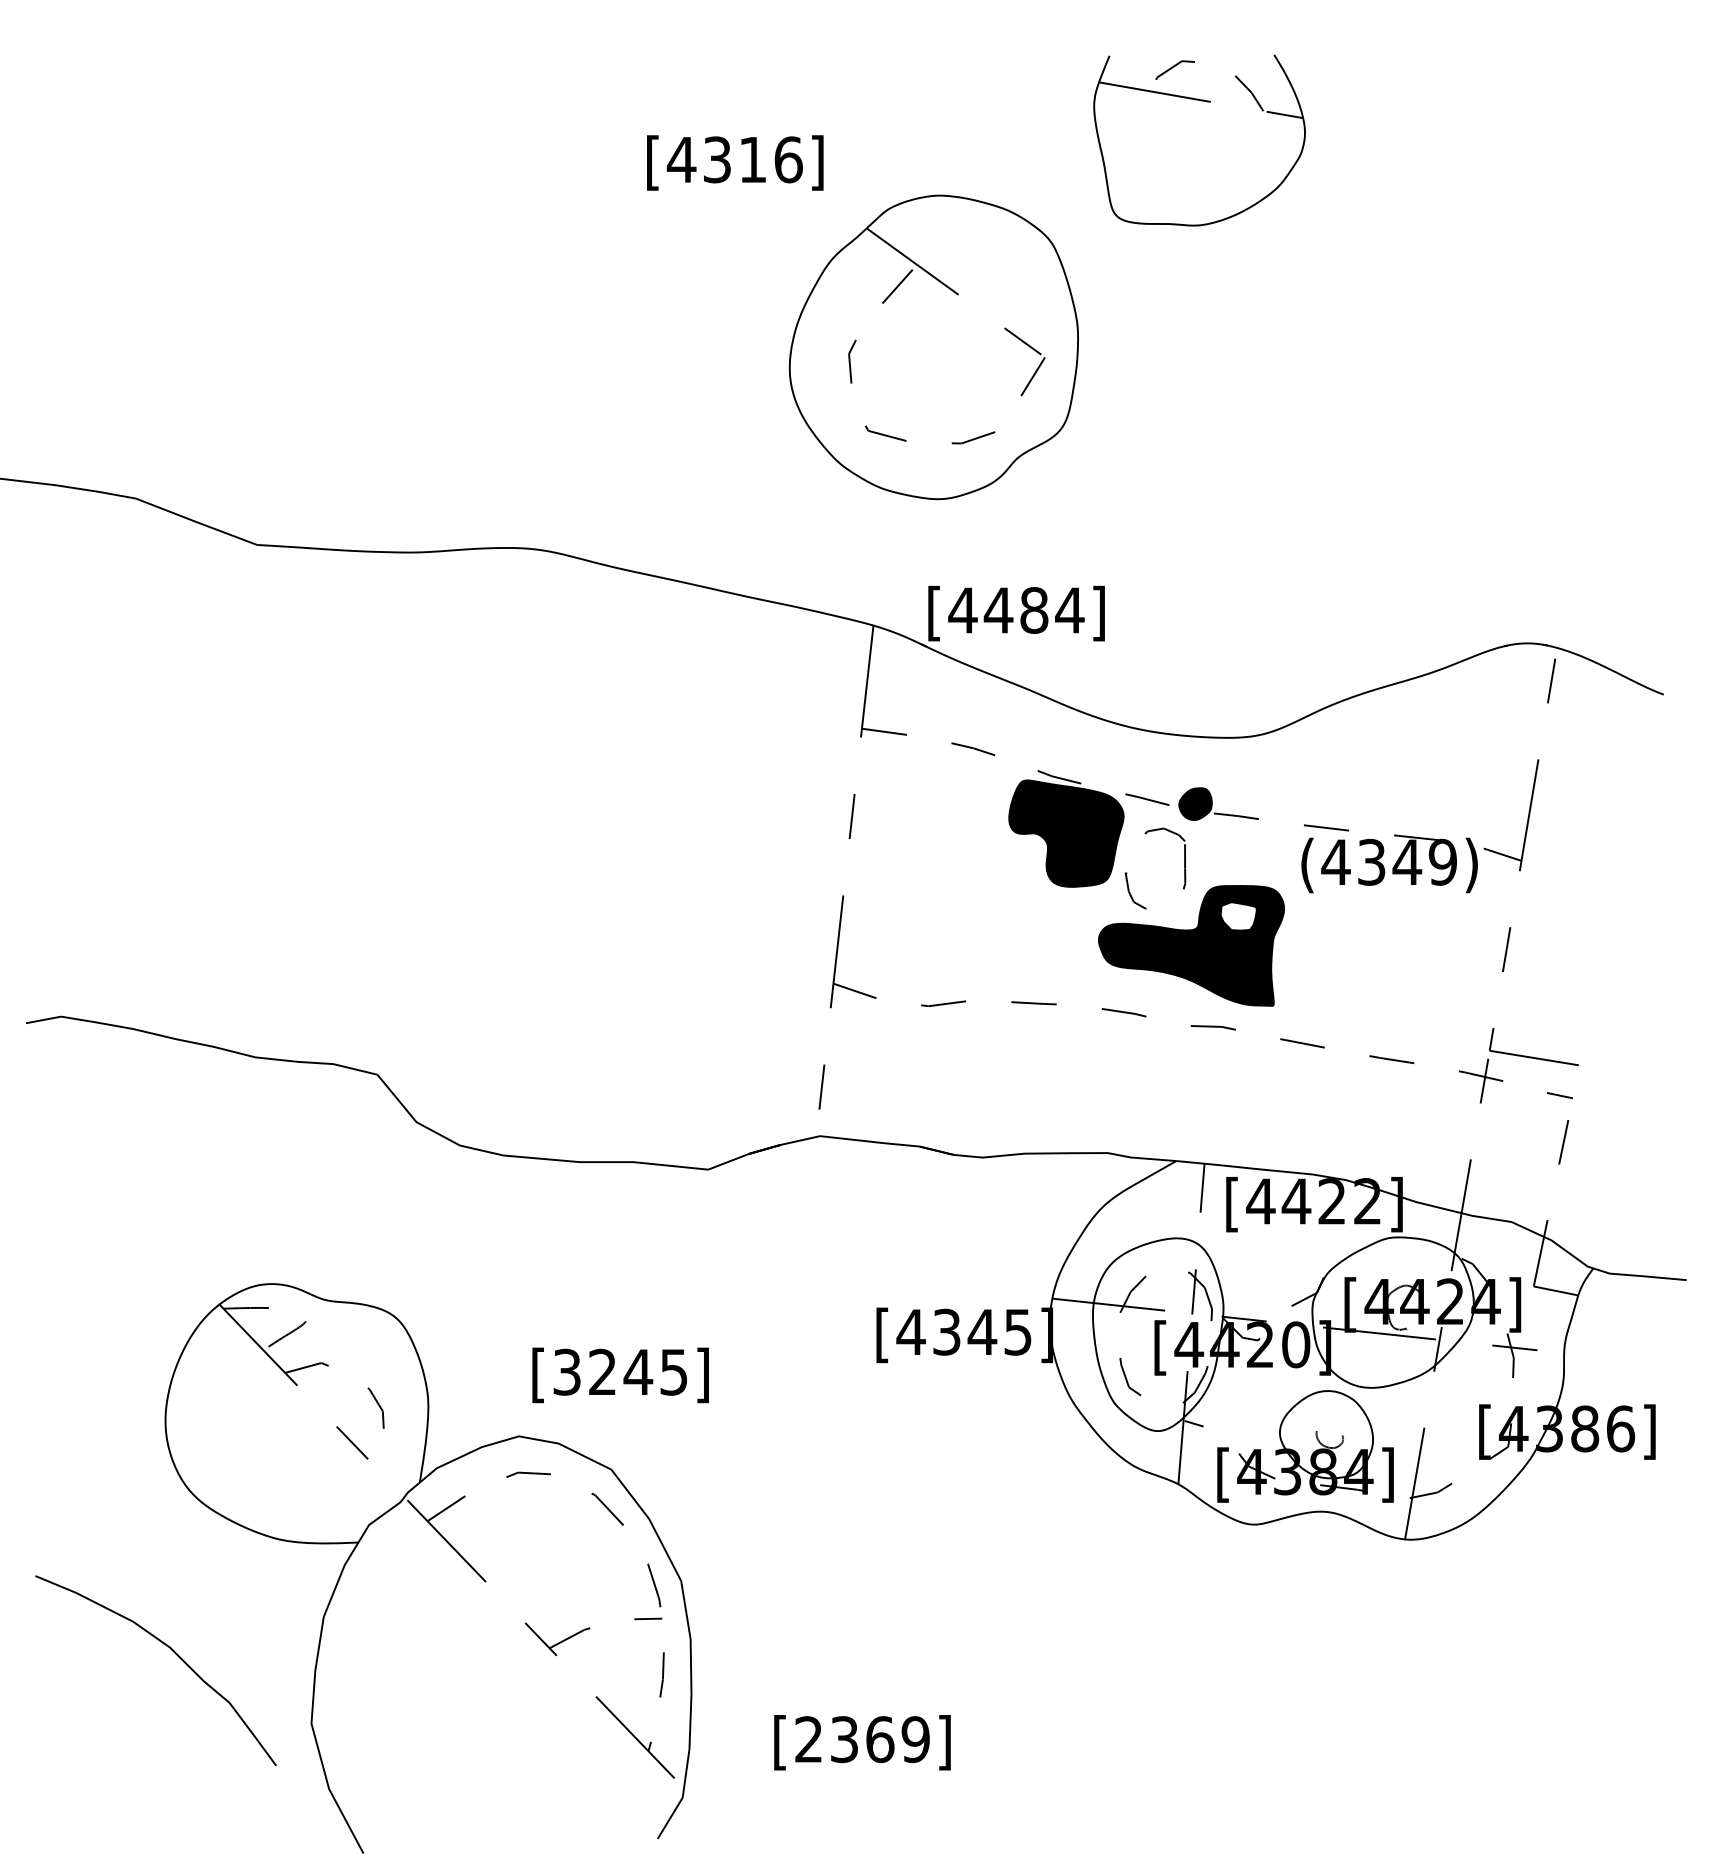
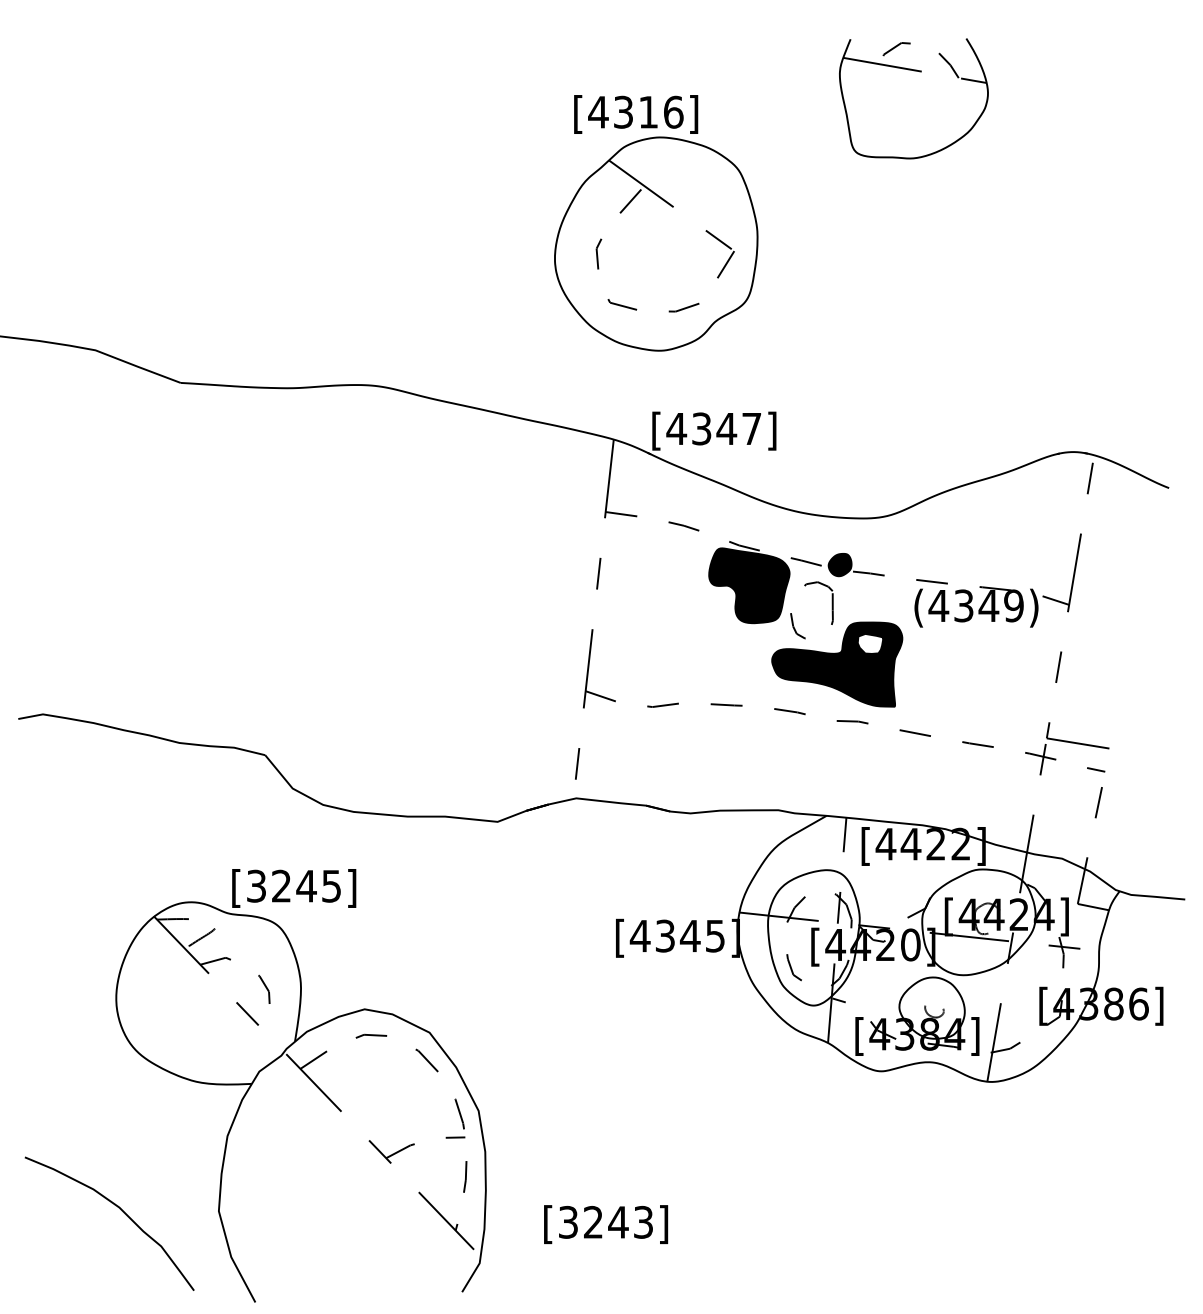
part: (1206, 102) -> (918, 72), moved
text: (735, 162) -> (636, 114), moved
text: (1033, 610) -> (726, 428), [4484] -> [4347]
text: (620, 1375) -> (294, 888), moved
curve: (173, 1652) -> (121, 1211), moved
text: (862, 1739) -> (606, 1222), [2369] -> [3243]

